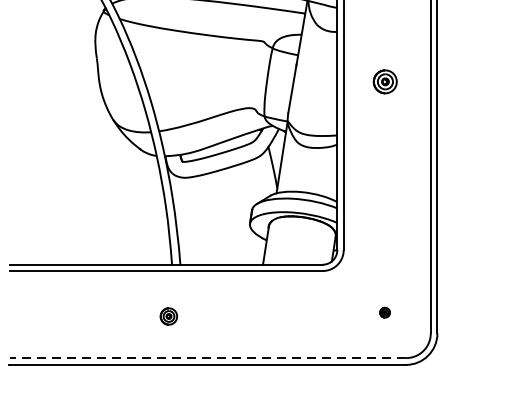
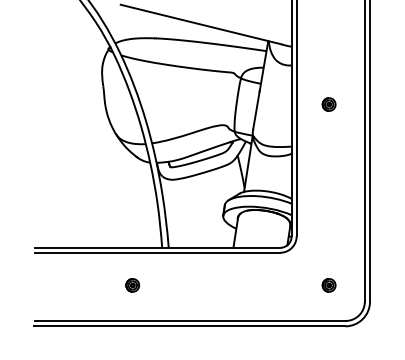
part: (384, 81) -> (328, 104), size x0.71
part: (384, 312) -> (328, 285), size x1.67
part: (168, 316) -> (132, 285), moved
line: (206, 357) -> (189, 320), dashed -> solid

